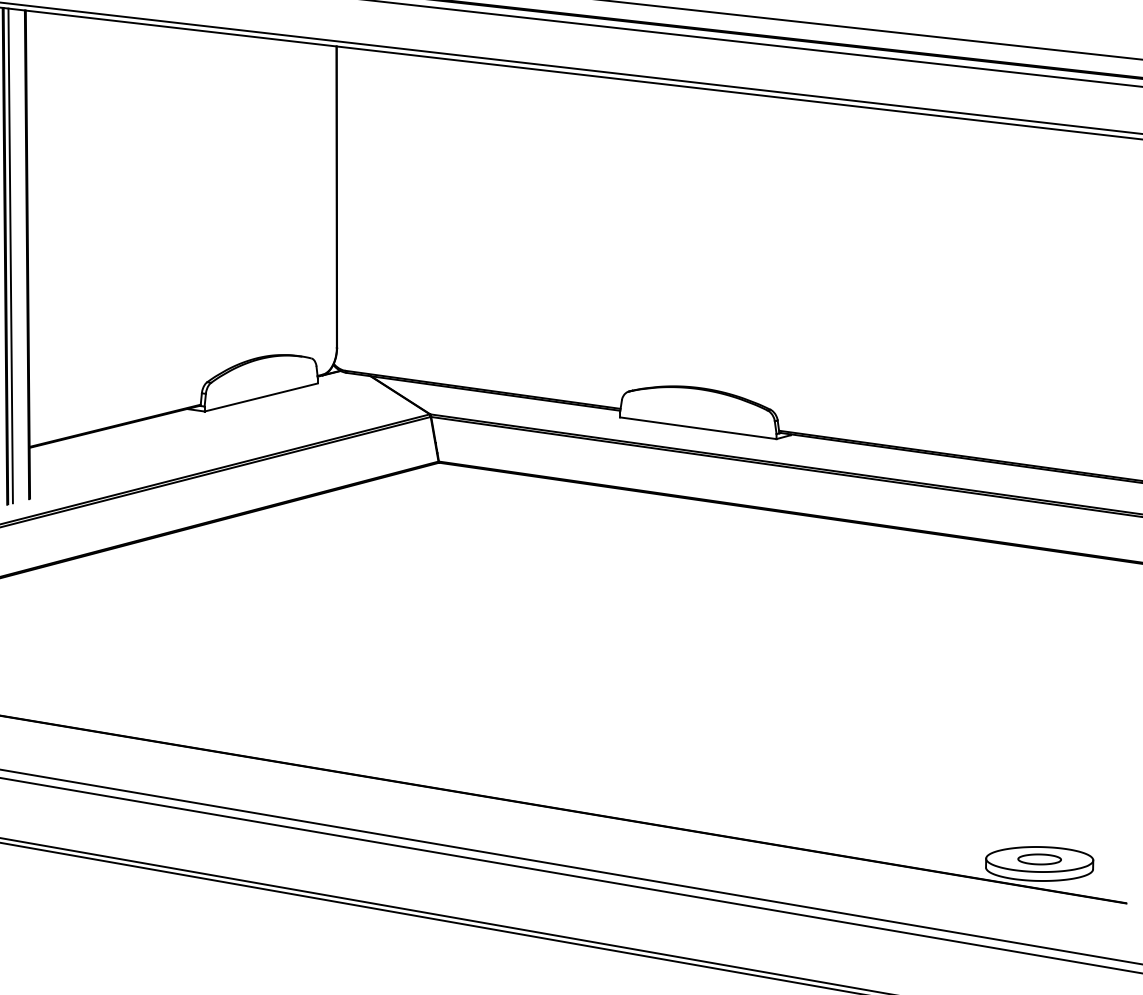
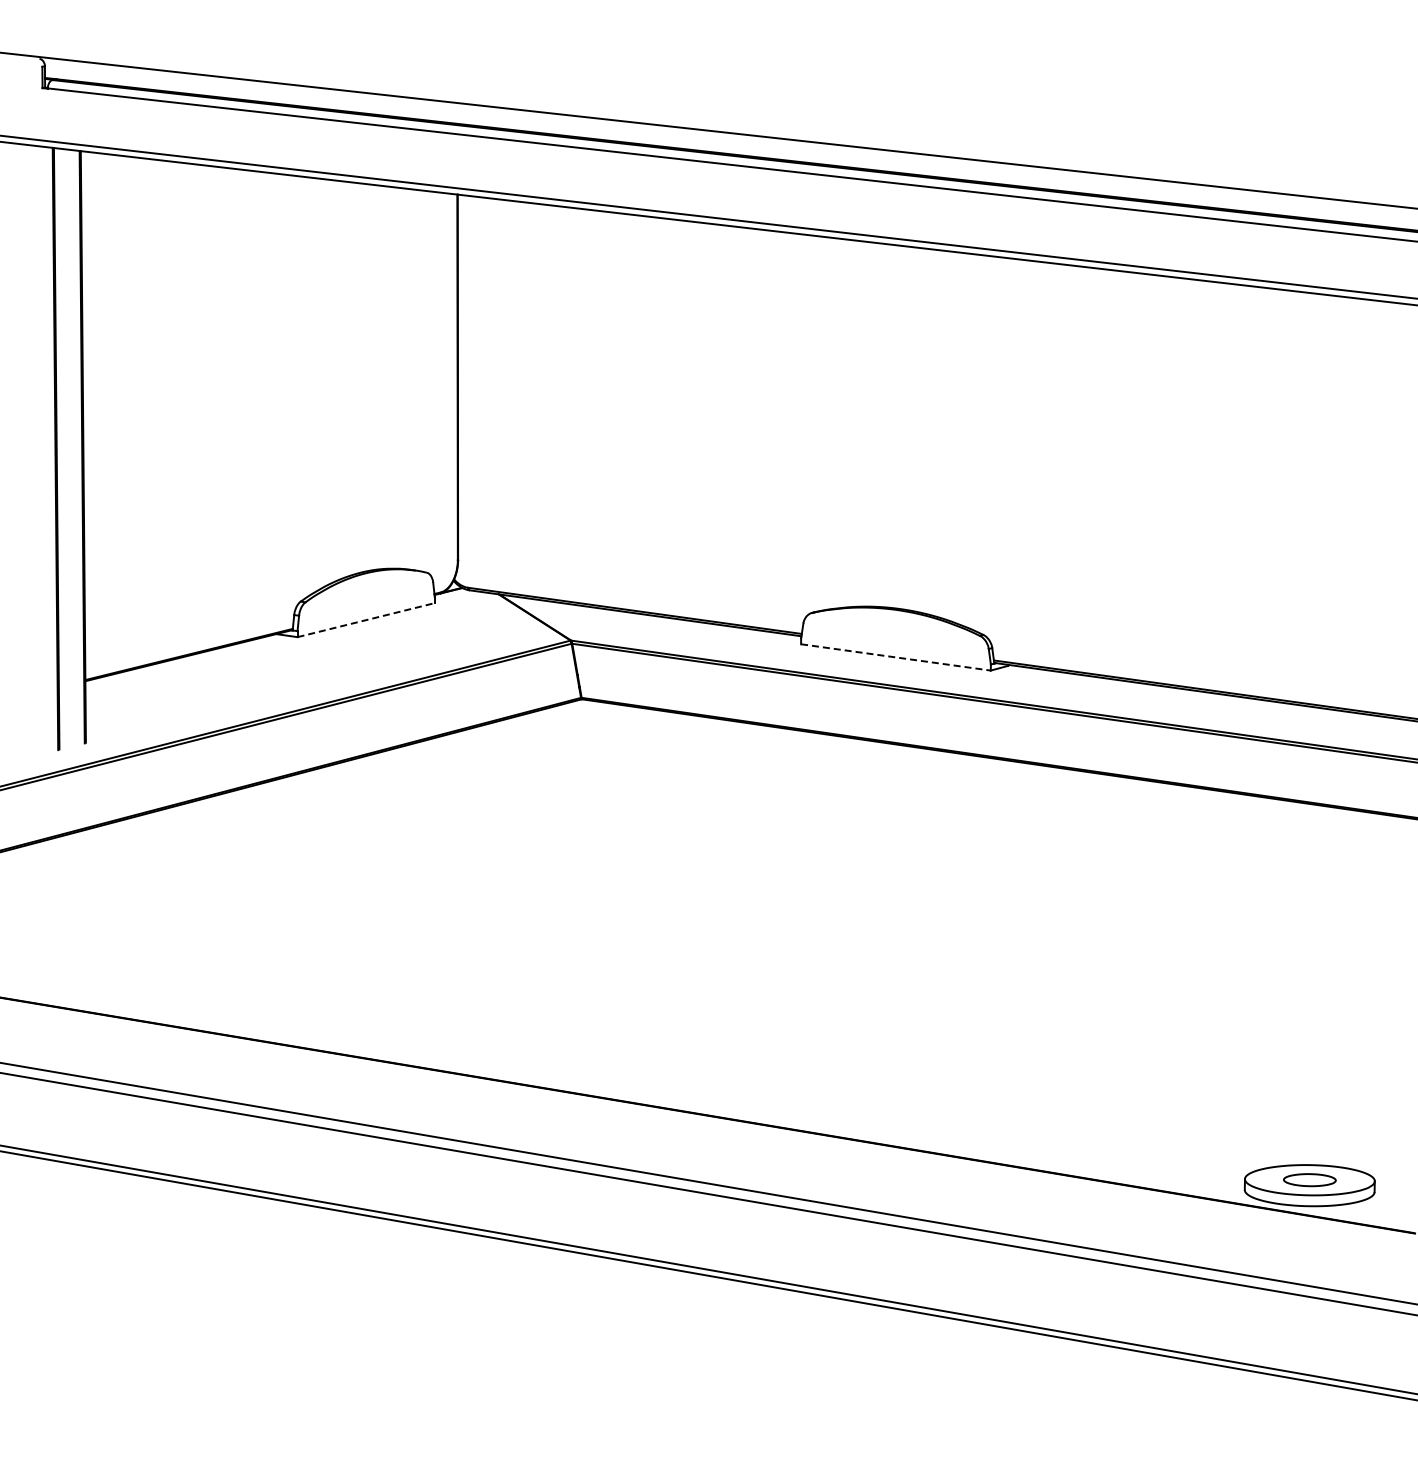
line: (10, 255) -> (62, 448), removed
line: (261, 397) -> (366, 620), solid -> dashed
line: (697, 428) -> (895, 657), solid -> dashed

